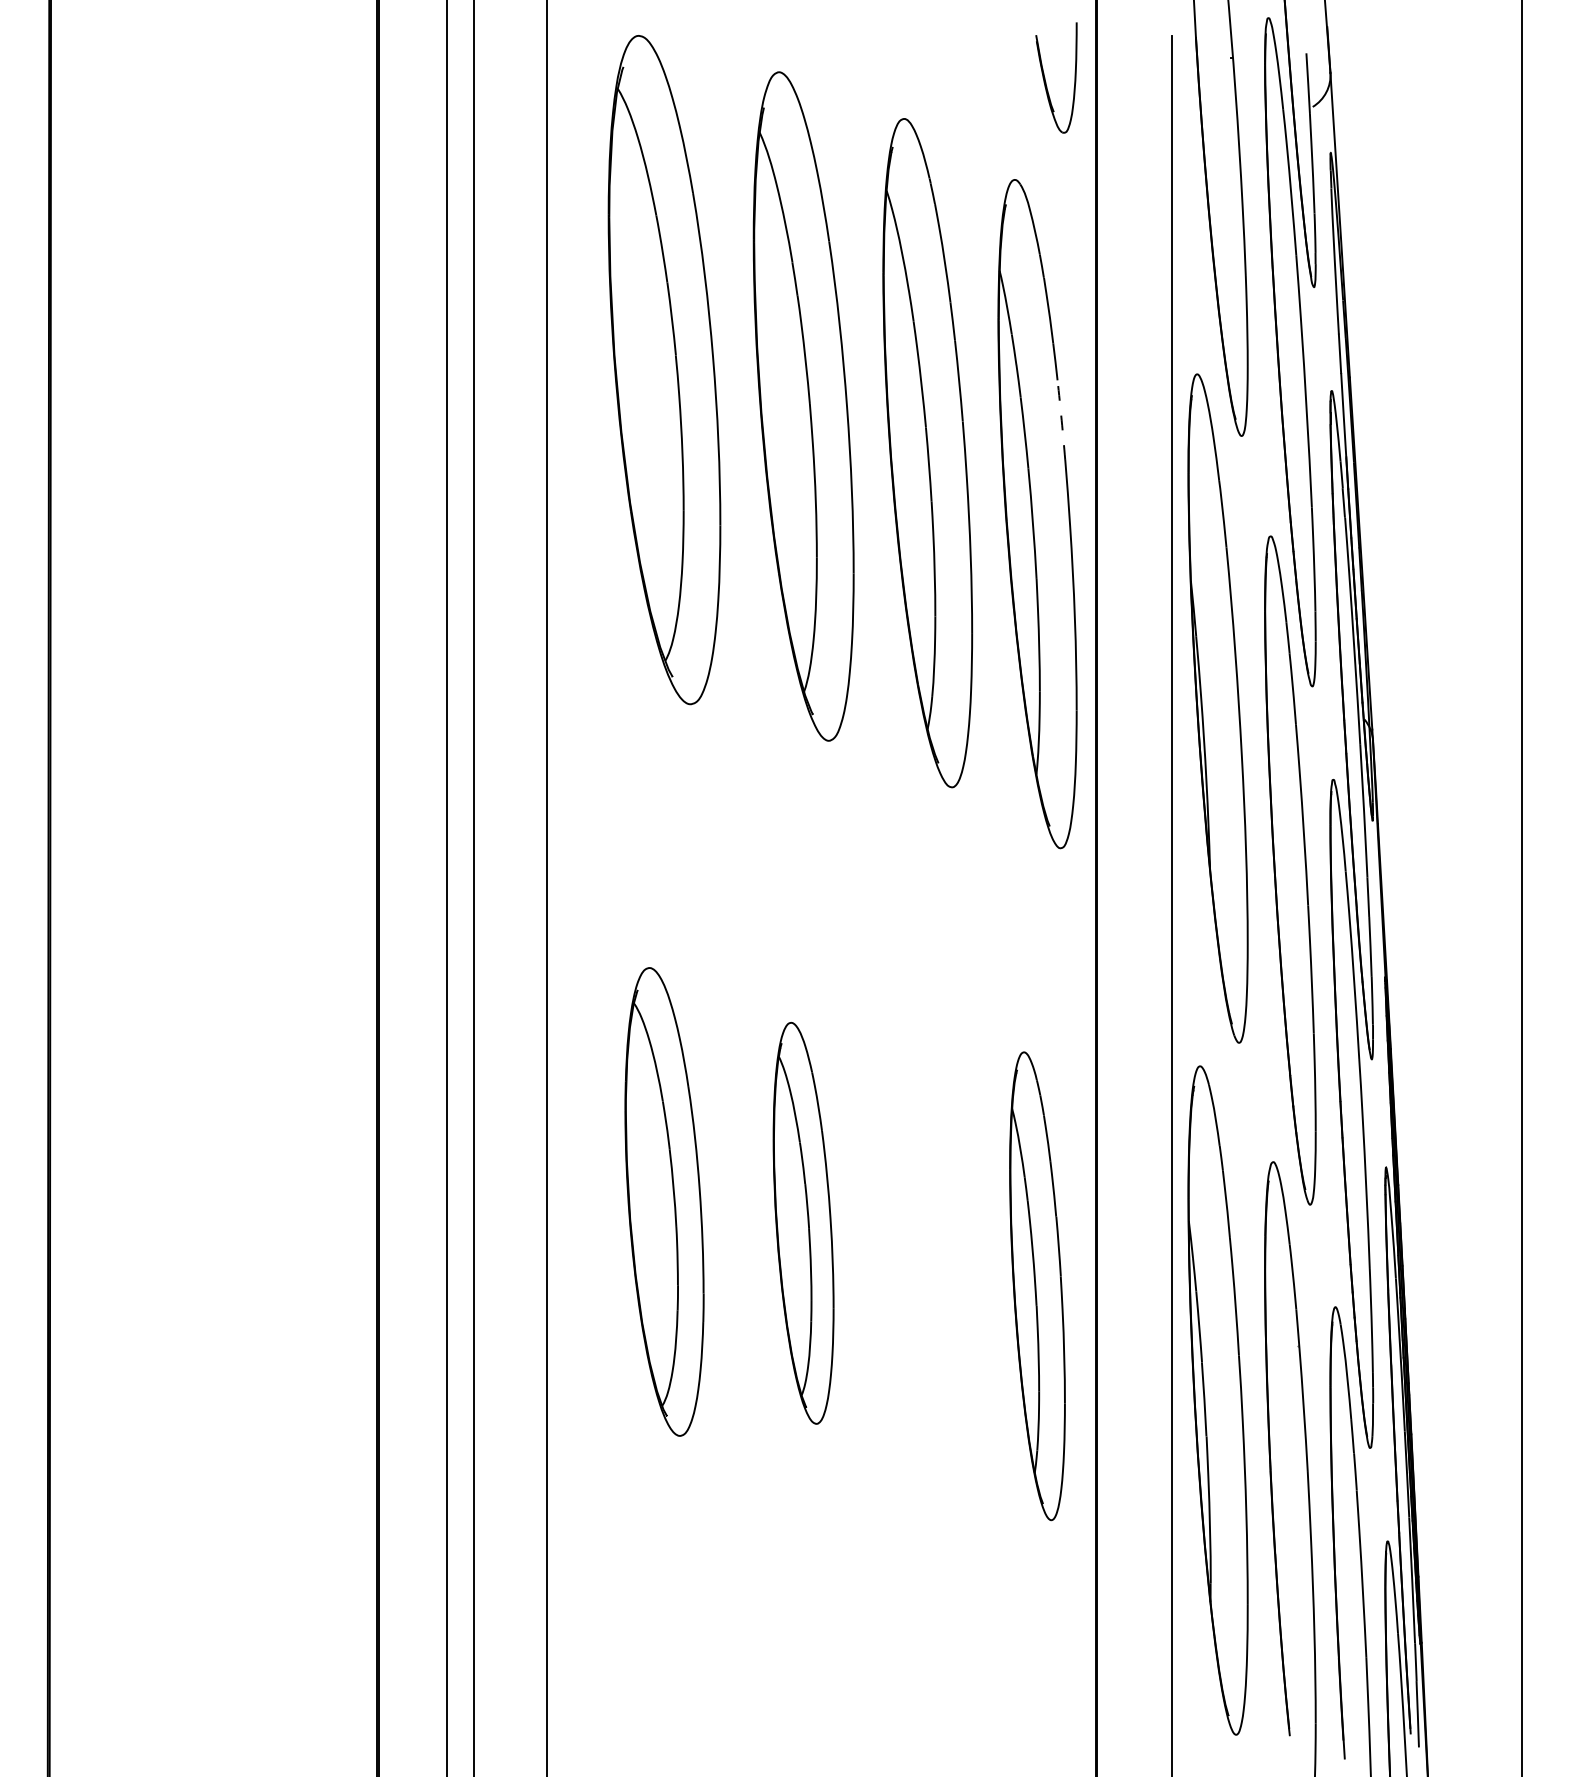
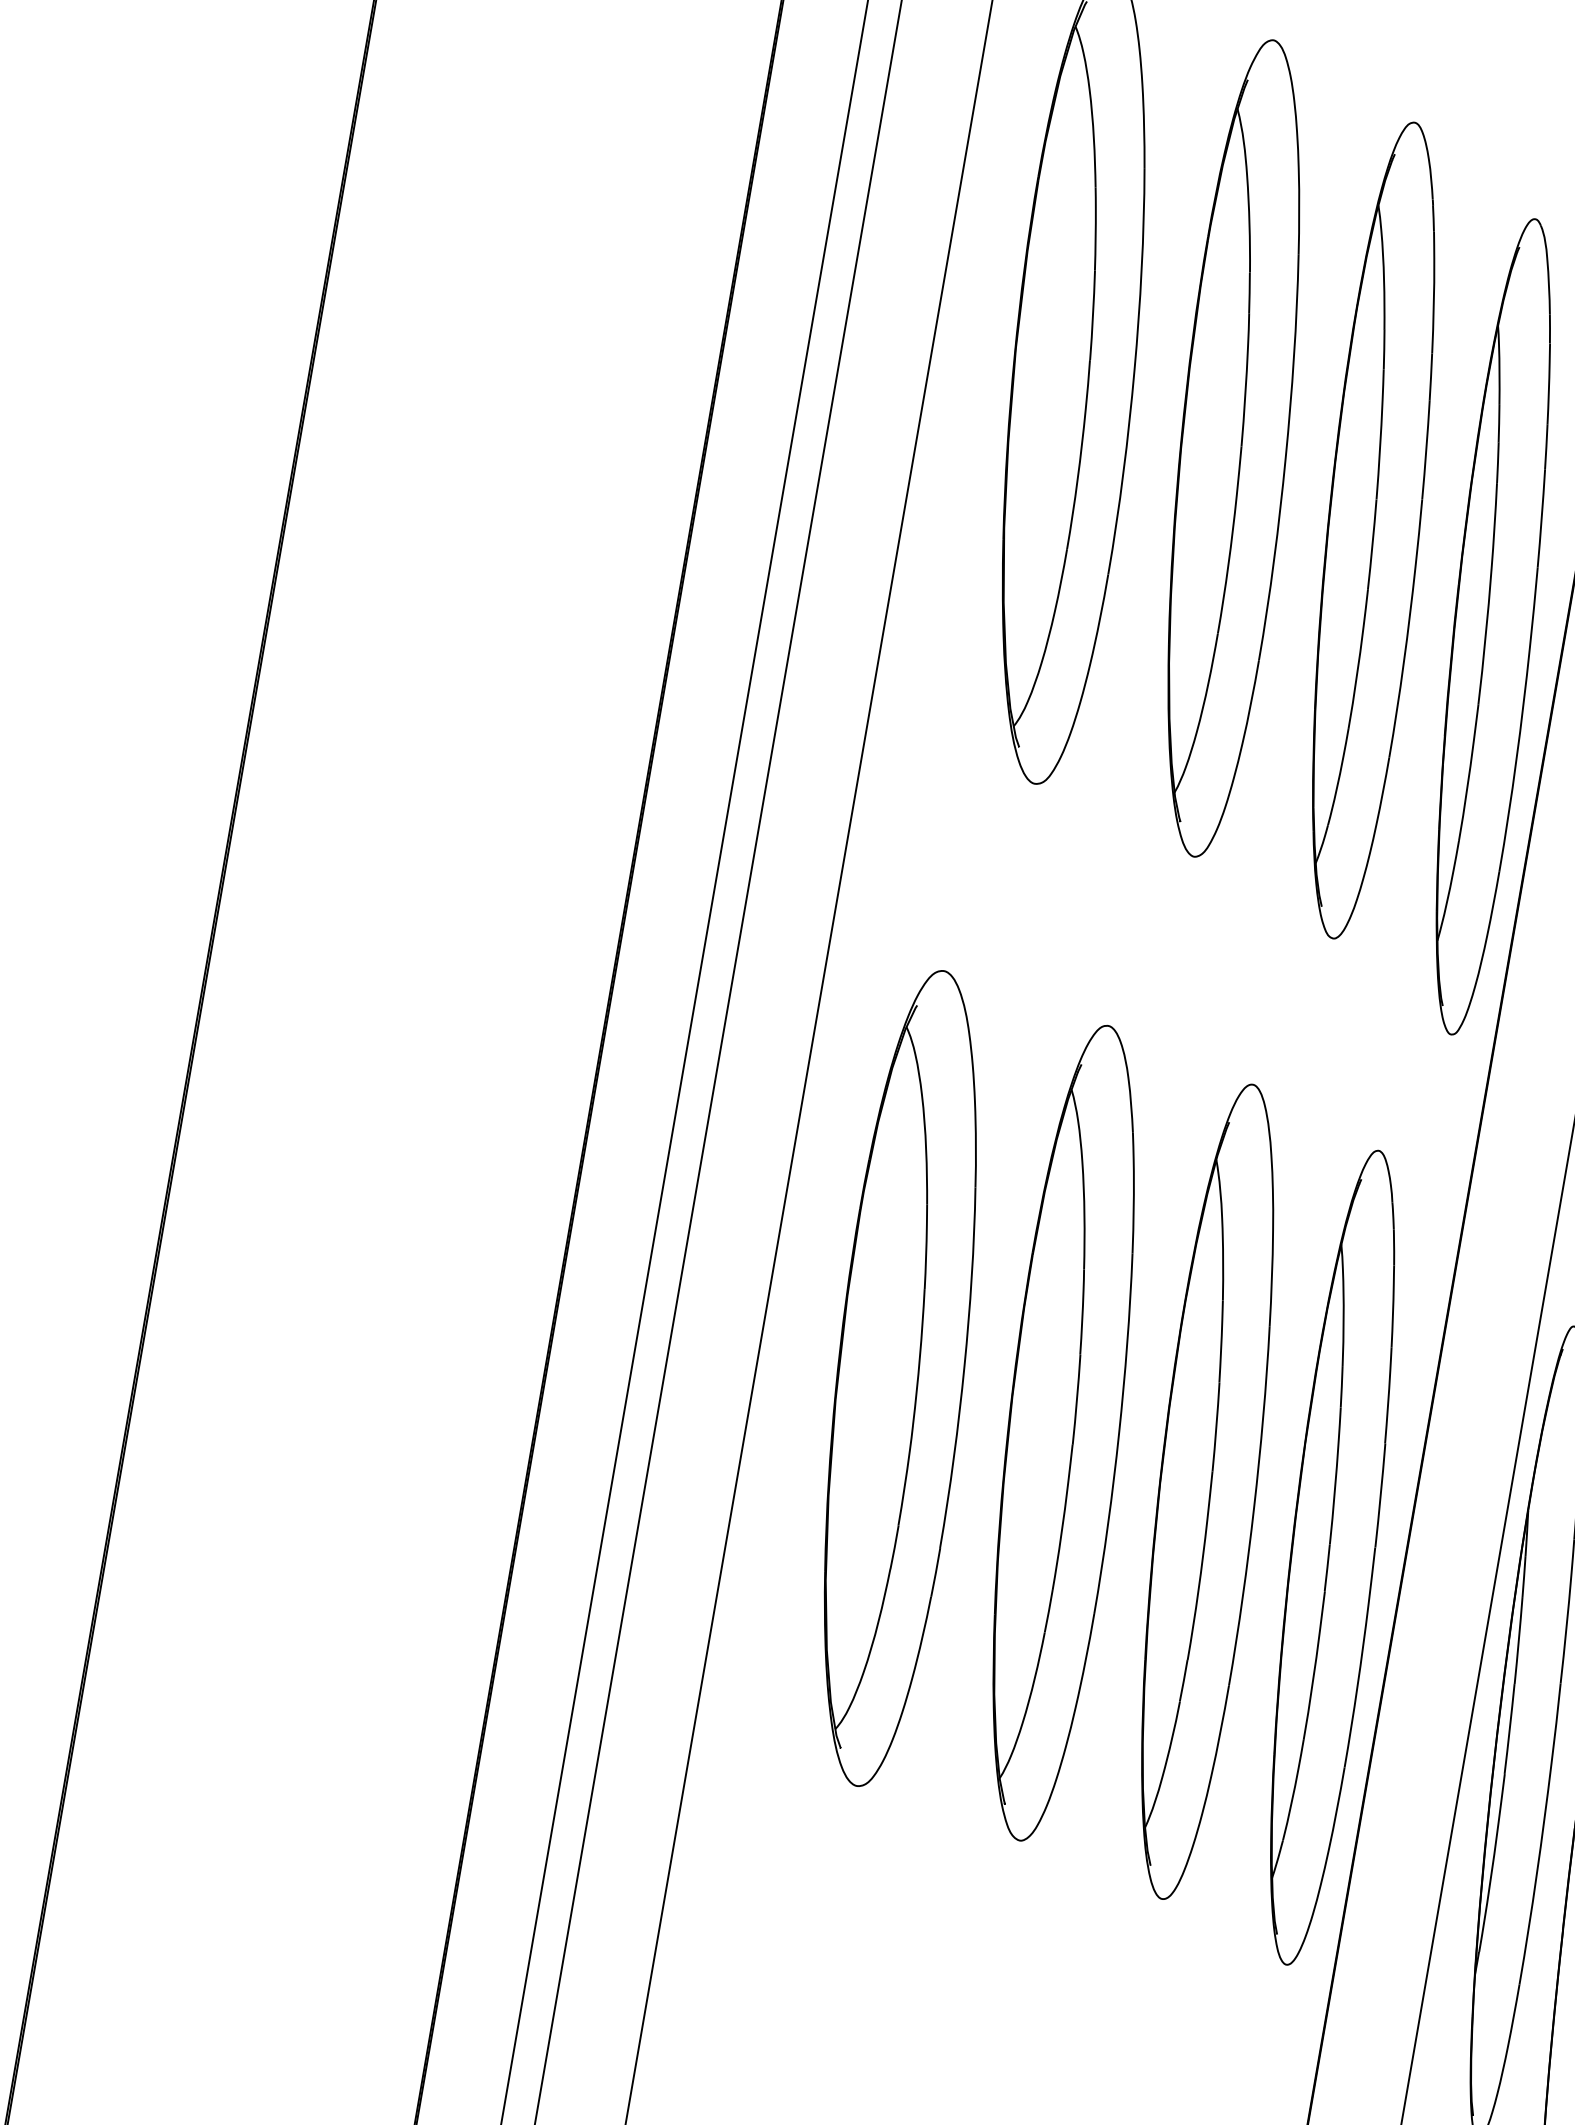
arc: (1061, 420) -> (1541, 518), dashed -> solid
part: (664, 1201) -> (900, 1377), size x1.43
part: (803, 1223) -> (1063, 1433), size x1.67
part: (927, 1250) -> (1207, 1491), added
part: (1037, 1286) -> (1332, 1558), size x1.43

